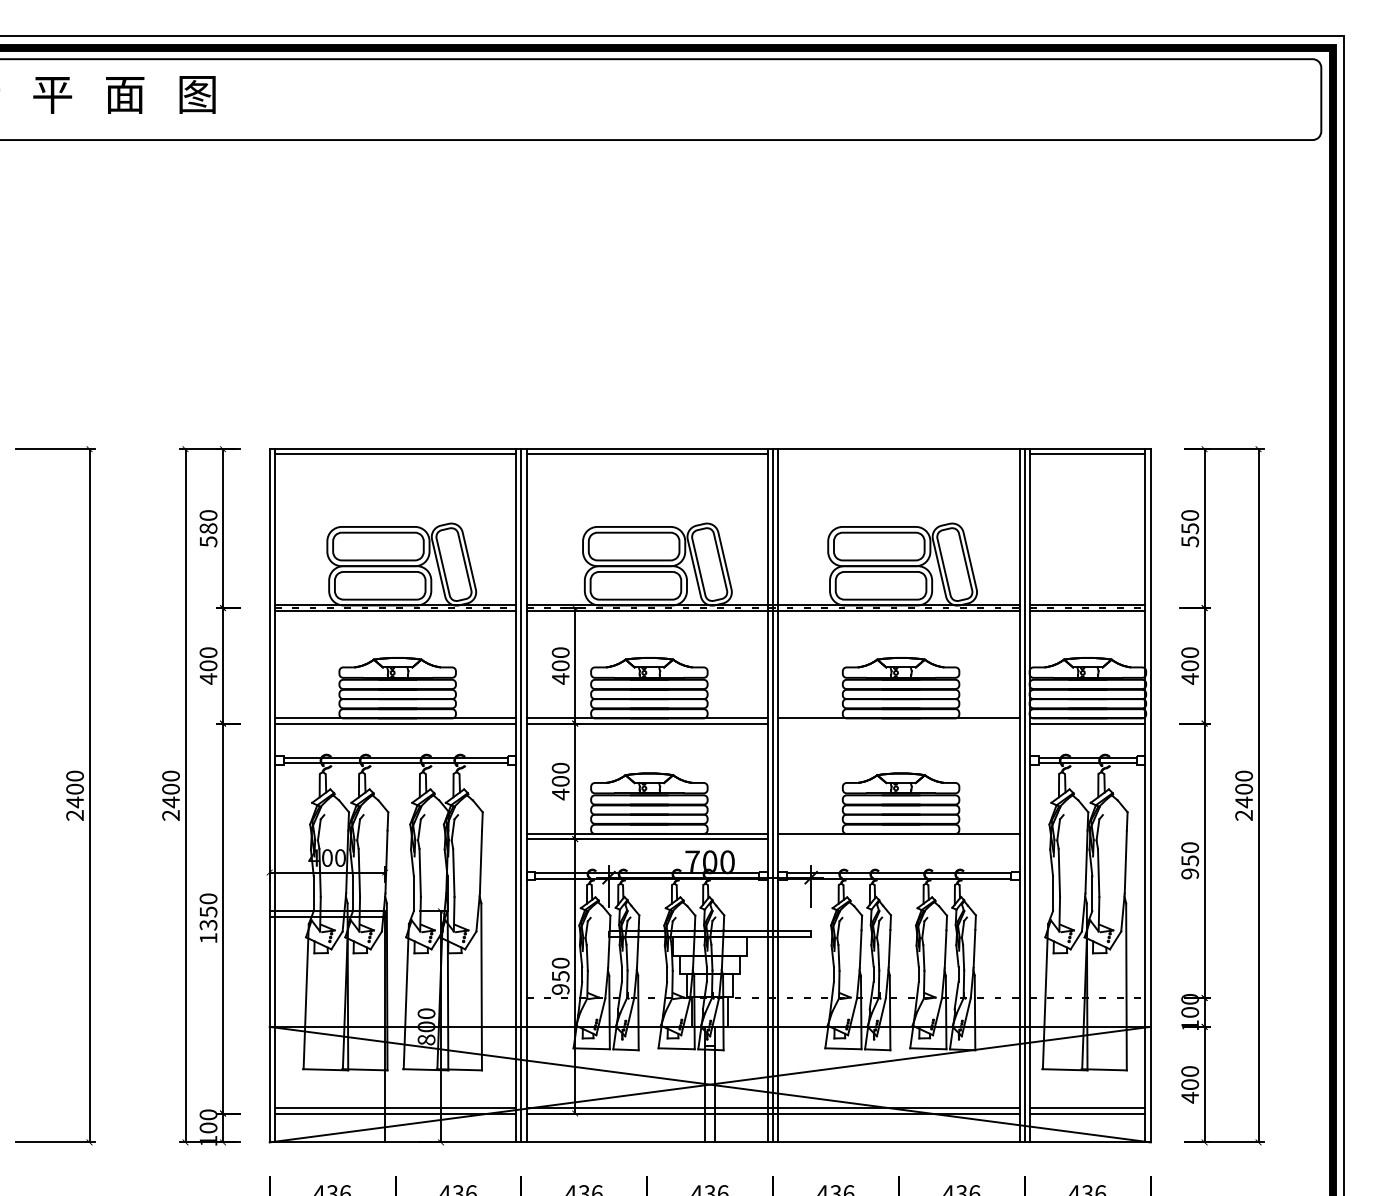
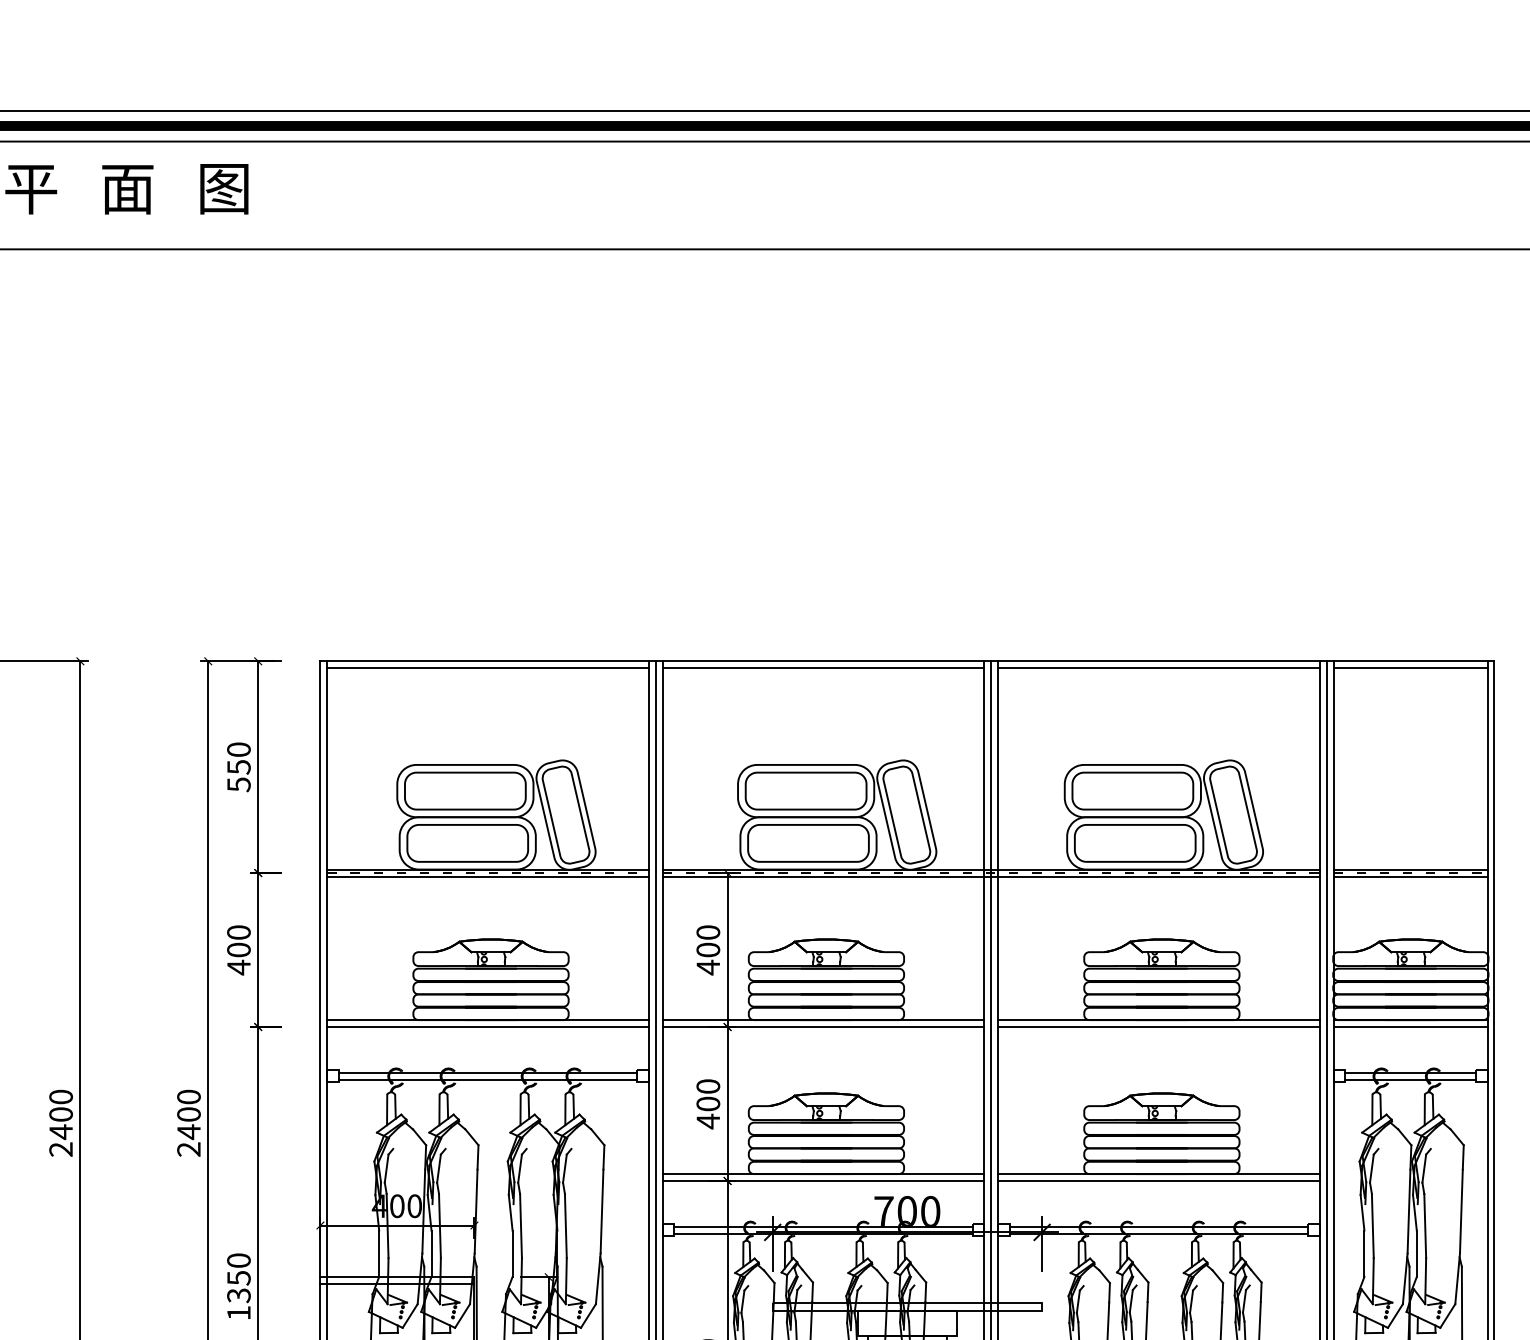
line: (898, 454) -> (1158, 668), added
text: (208, 528) -> (238, 767), 580 -> 550
line: (898, 723) -> (1158, 1026), added
line: (898, 839) -> (1158, 1181), added

